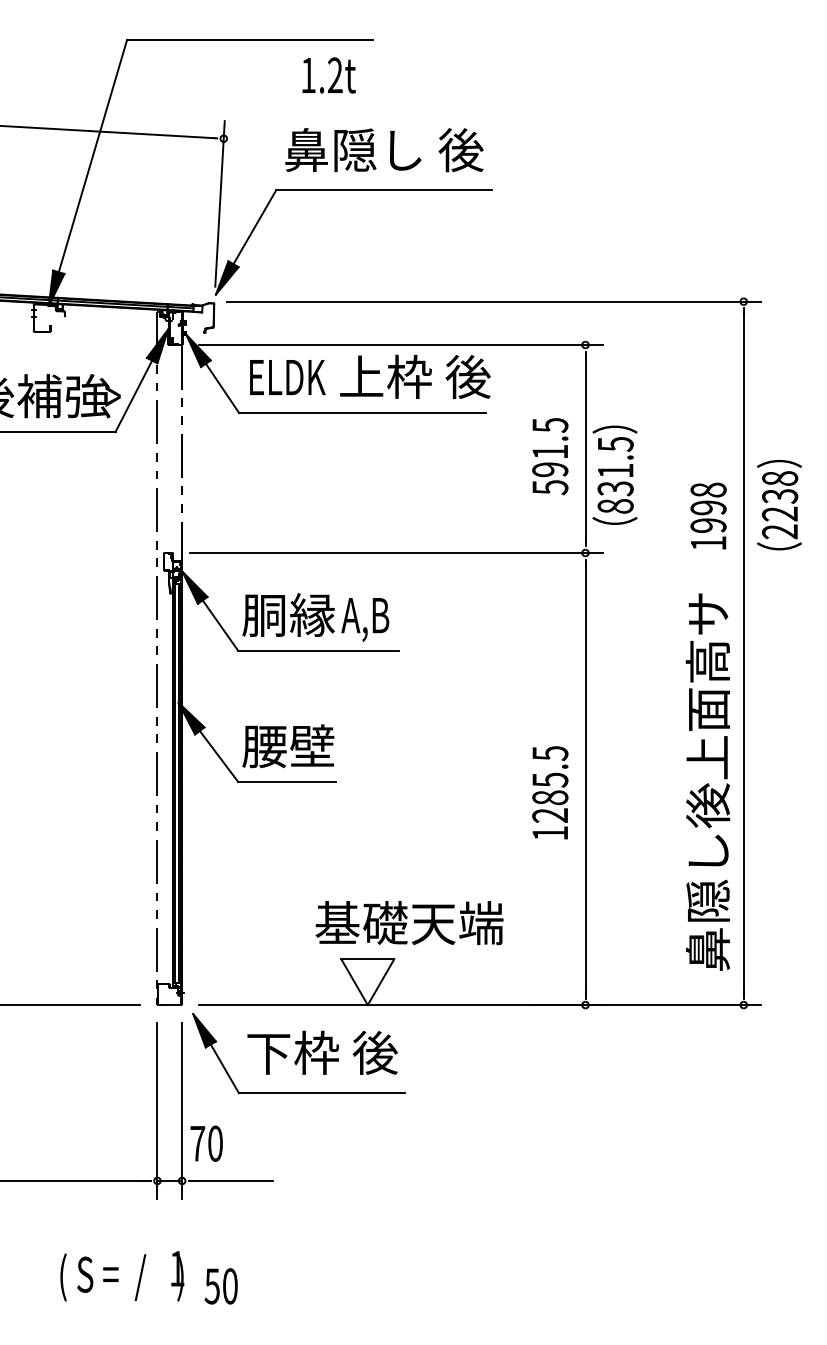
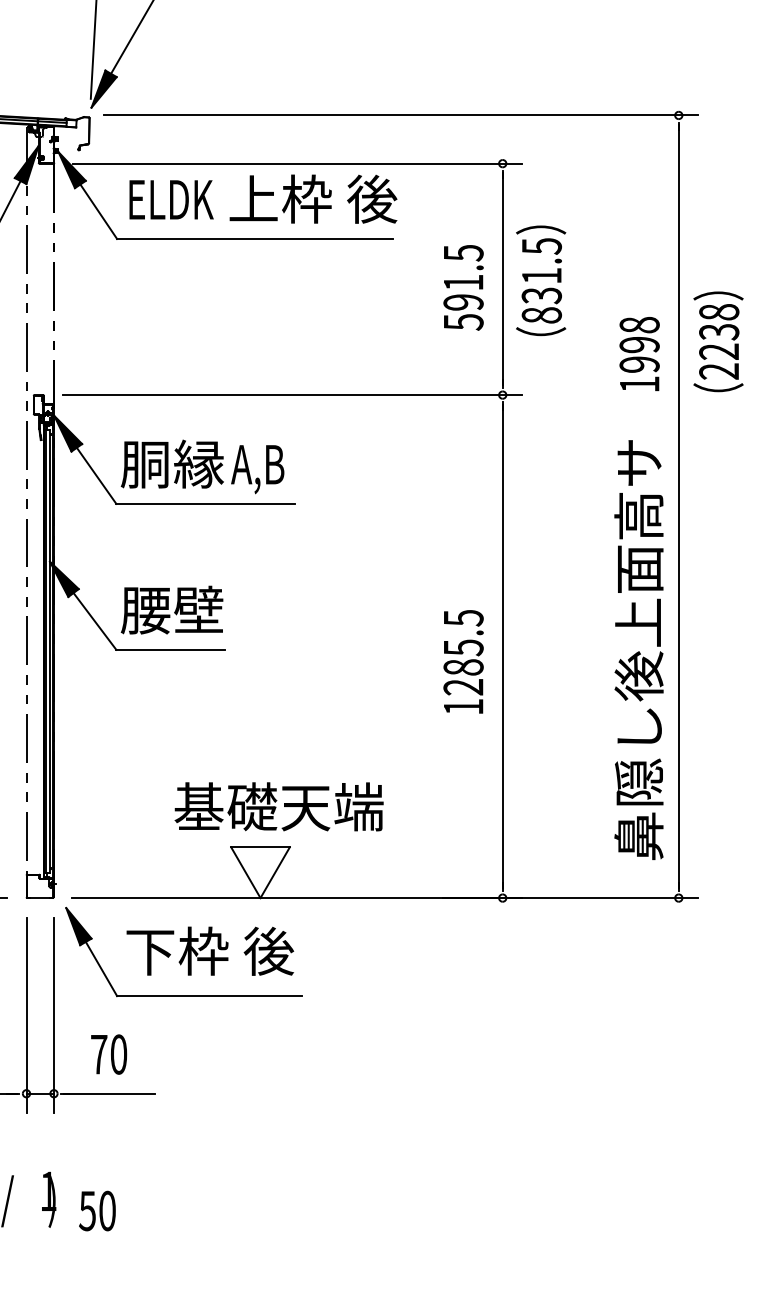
text: (614, 474) -> (540, 279), moved
text: (409, 923) -> (279, 807), moved
text: (206, 1143) -> (108, 1054), moved

